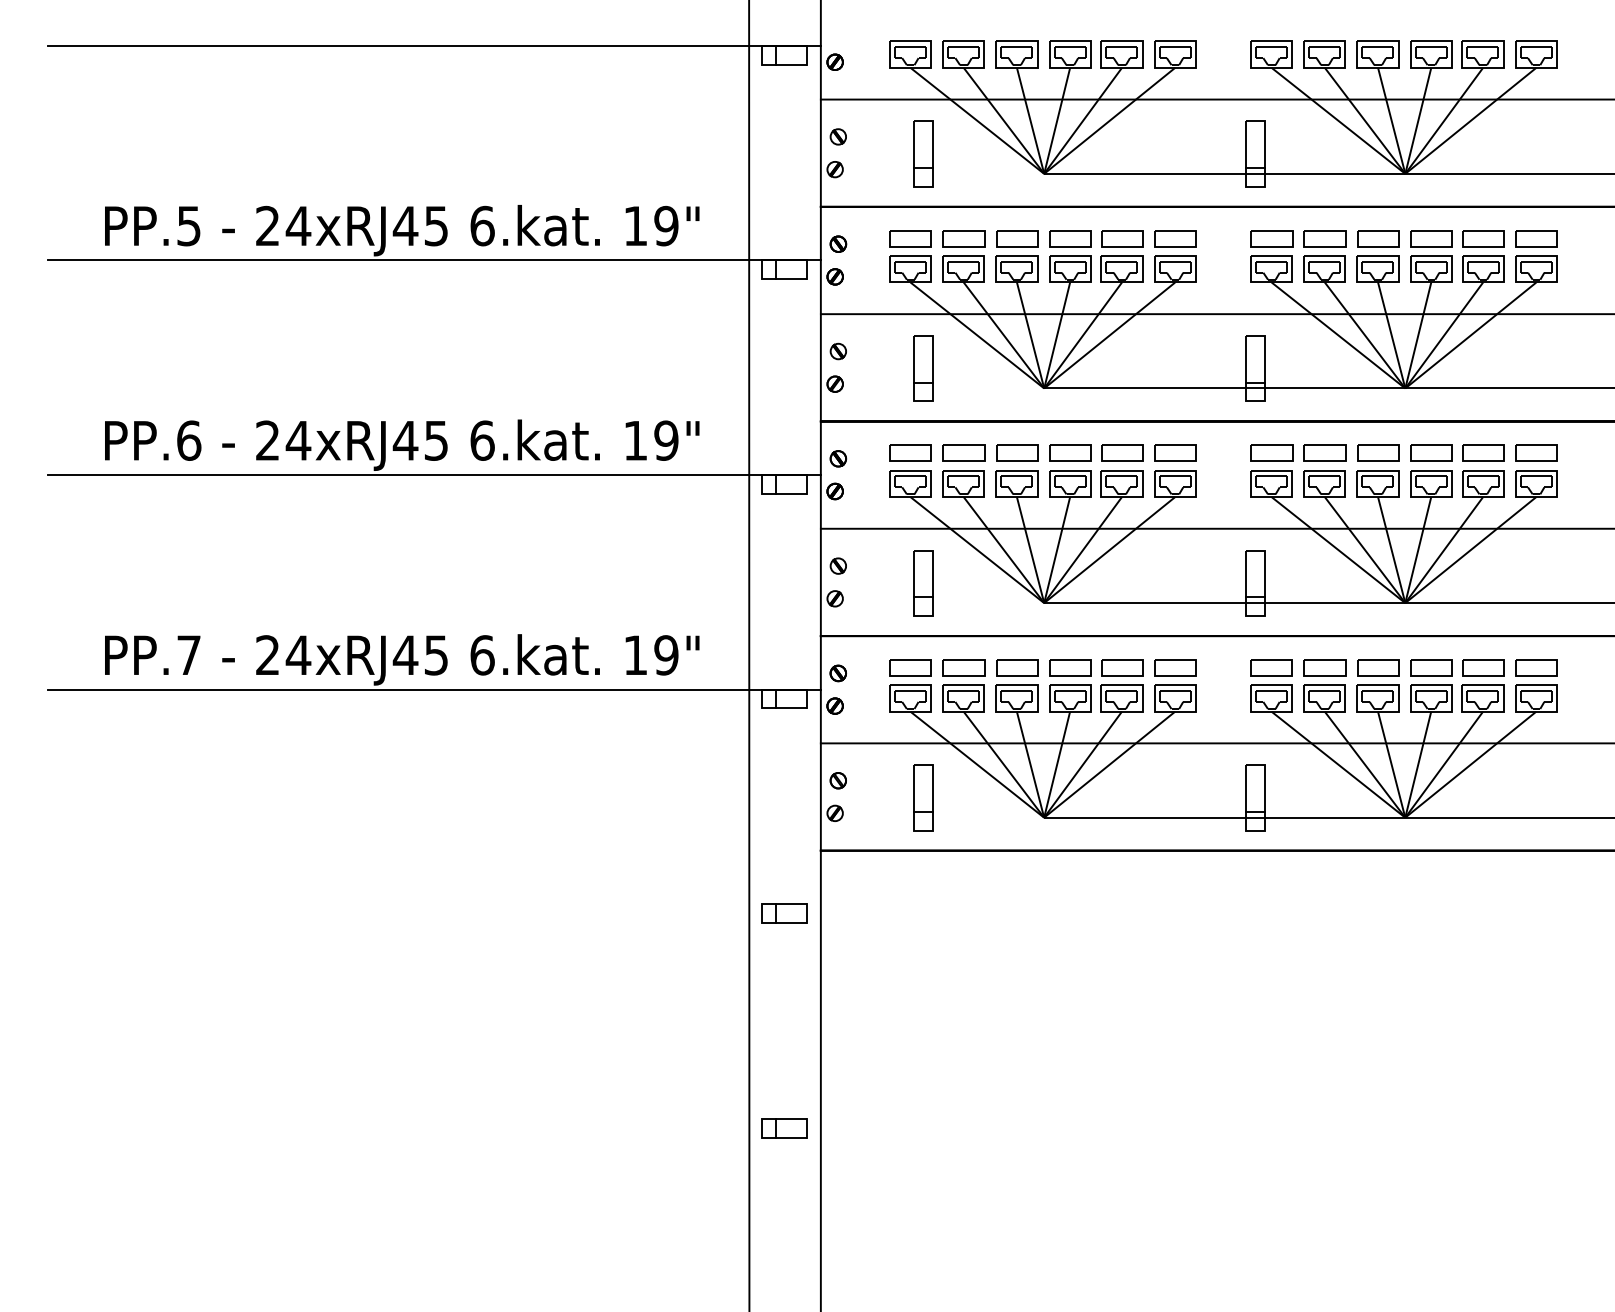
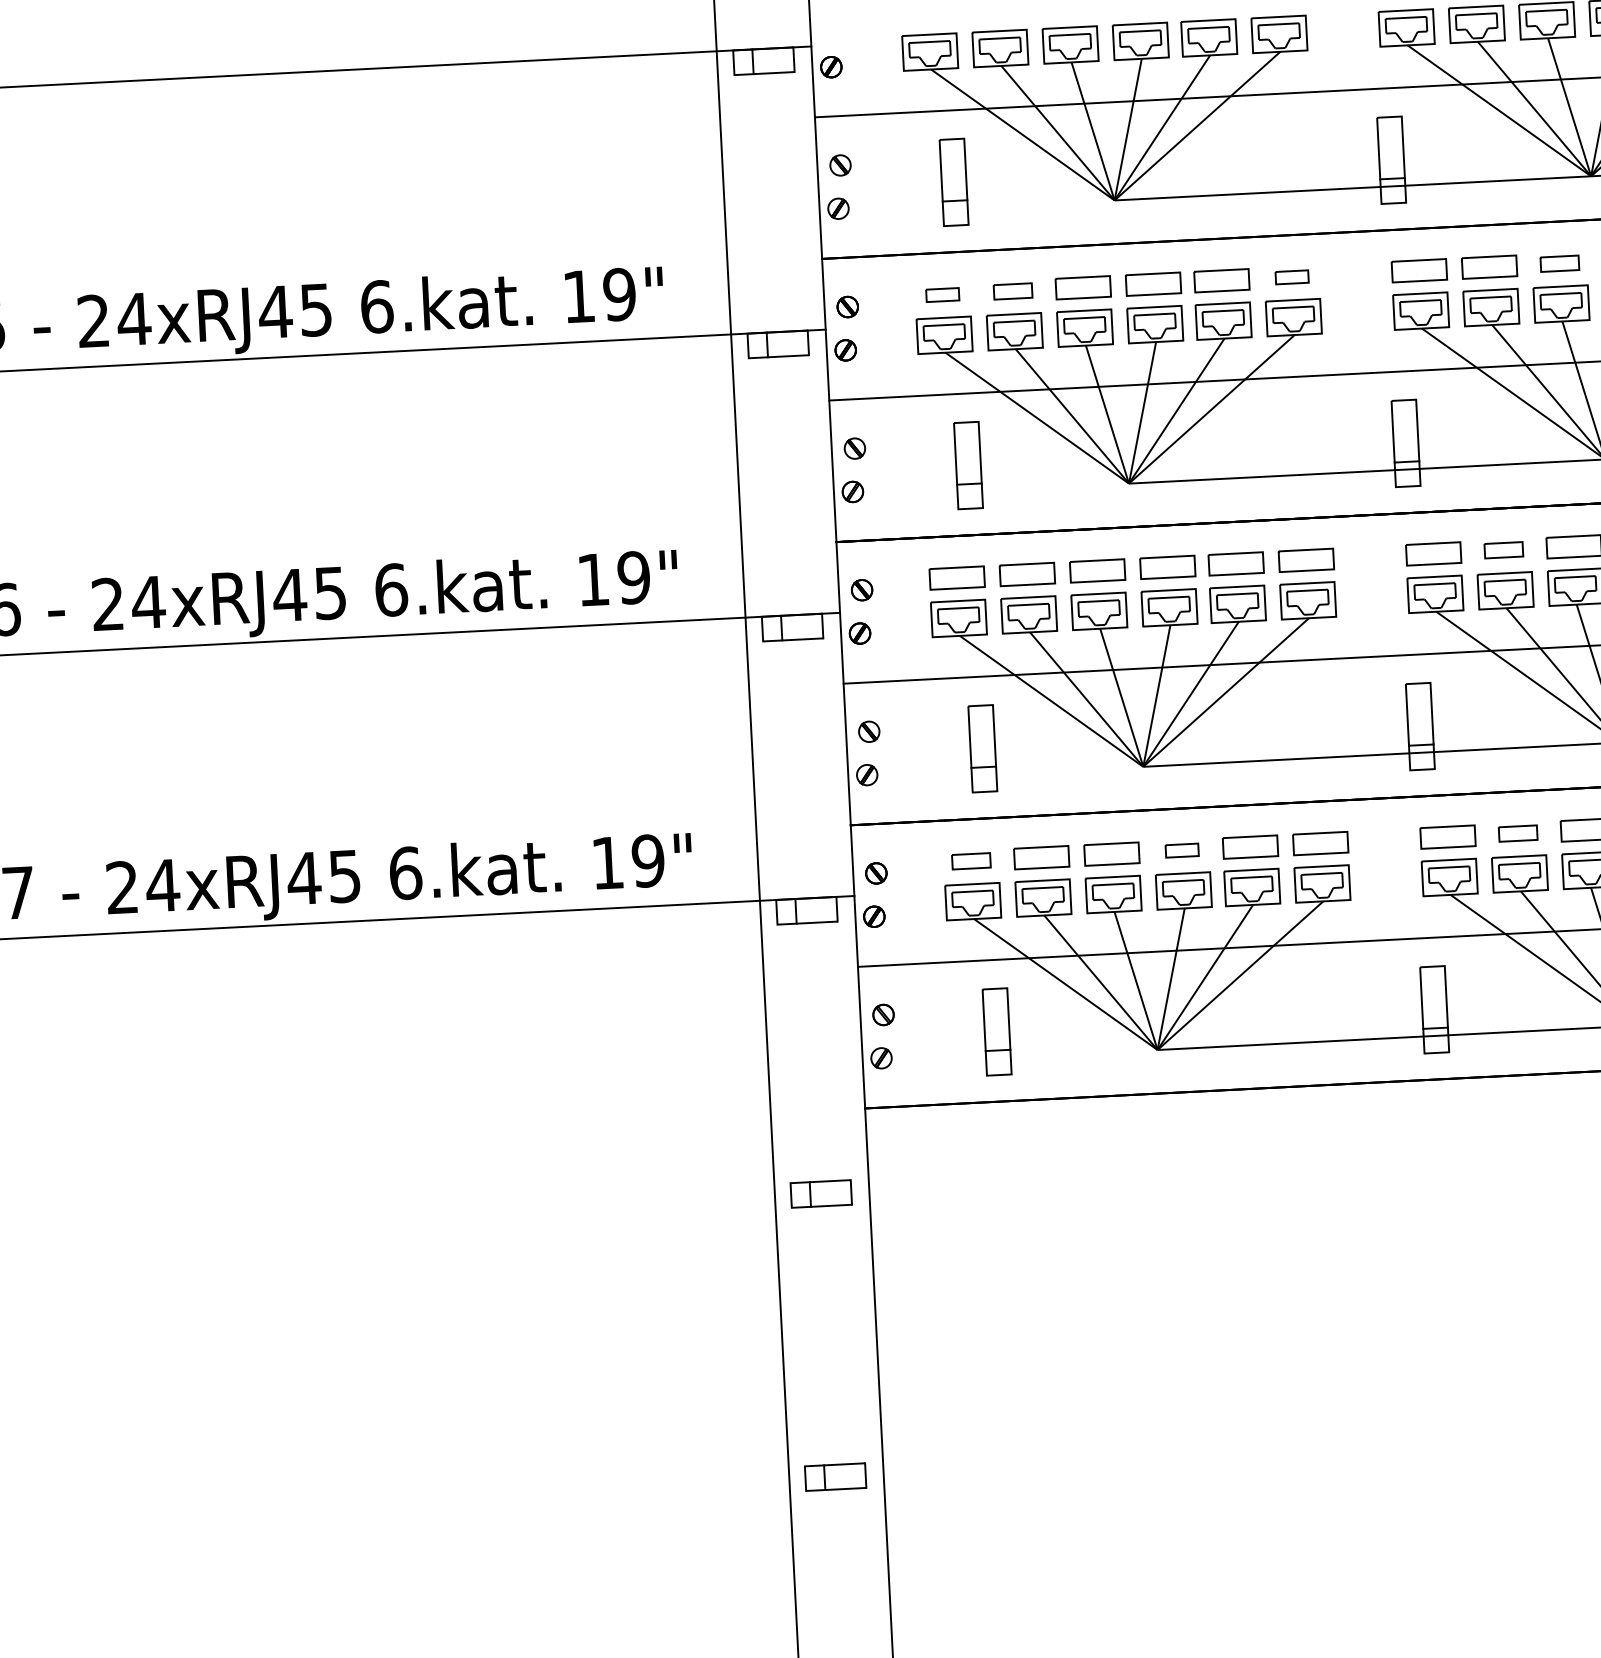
part: (910, 238) -> (942, 294), size x0.6
part: (963, 238) -> (1012, 291), size x0.7
part: (1175, 238) -> (1292, 276), size x0.6
part: (1378, 238) -> (1560, 263), size x0.7
part: (1324, 452) -> (1503, 549), size x0.7
part: (910, 667) -> (971, 860), size x0.7
part: (1070, 667) -> (1182, 850), size x0.6
part: (1324, 667) -> (1517, 833), size x0.7

